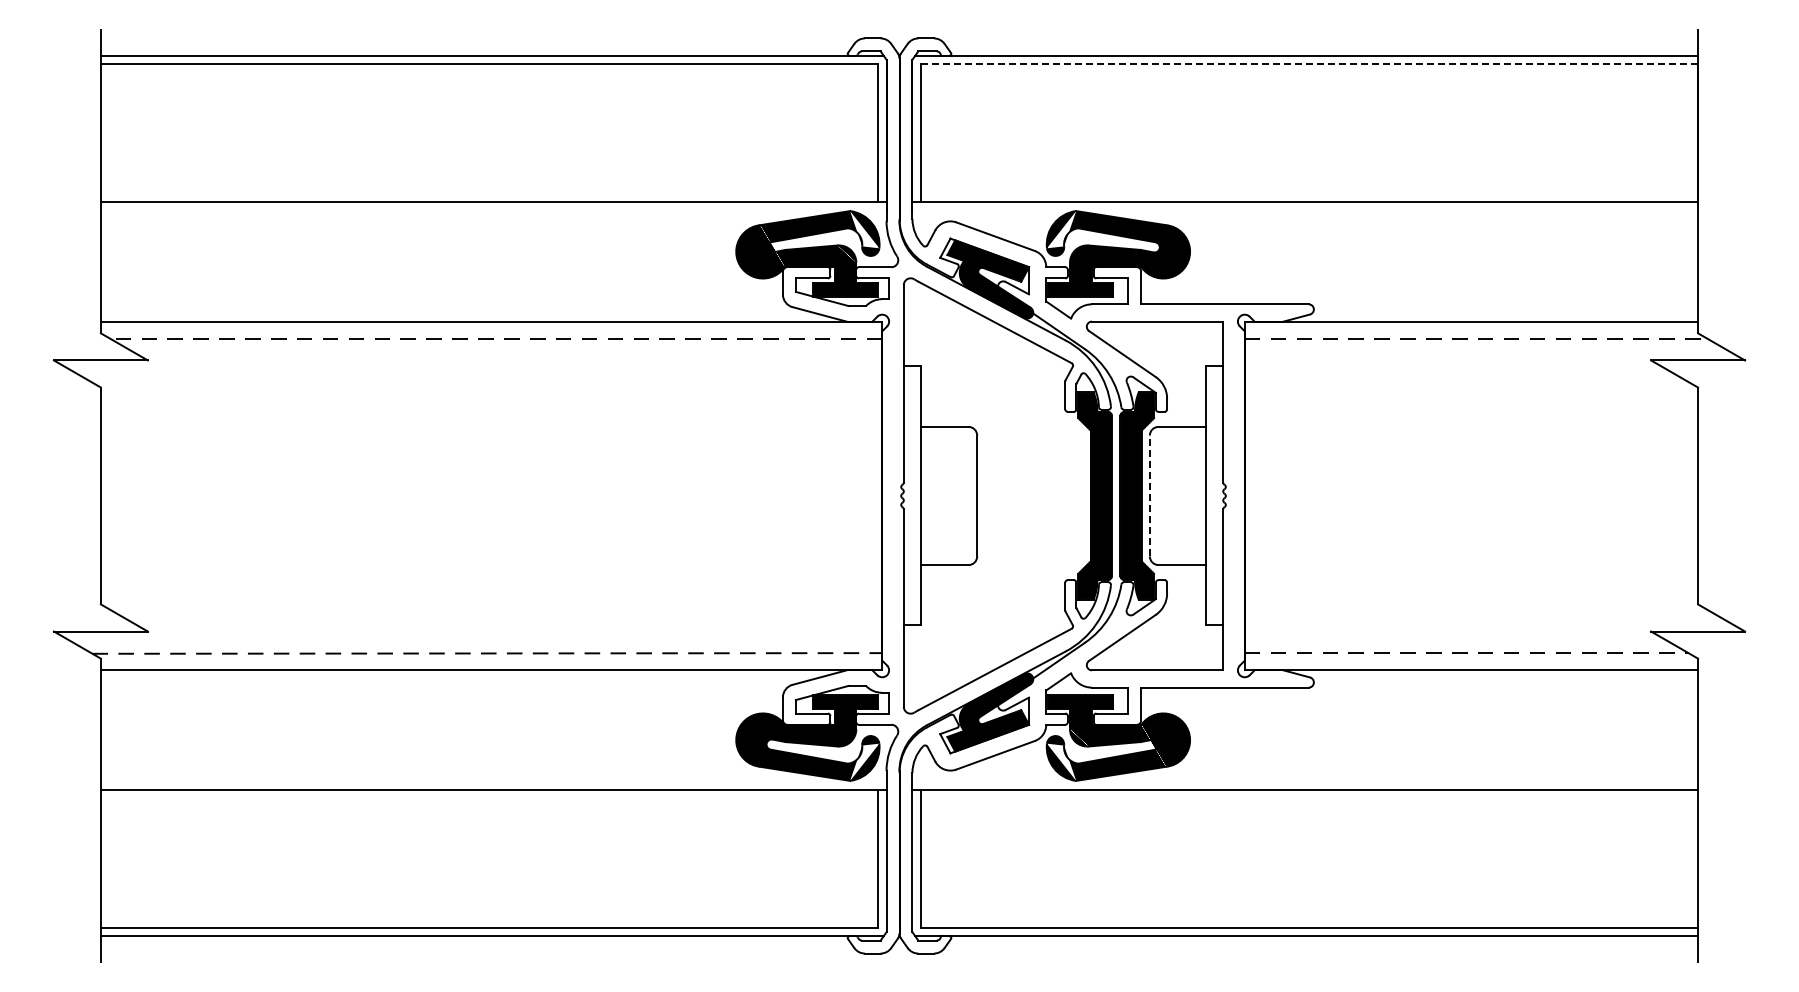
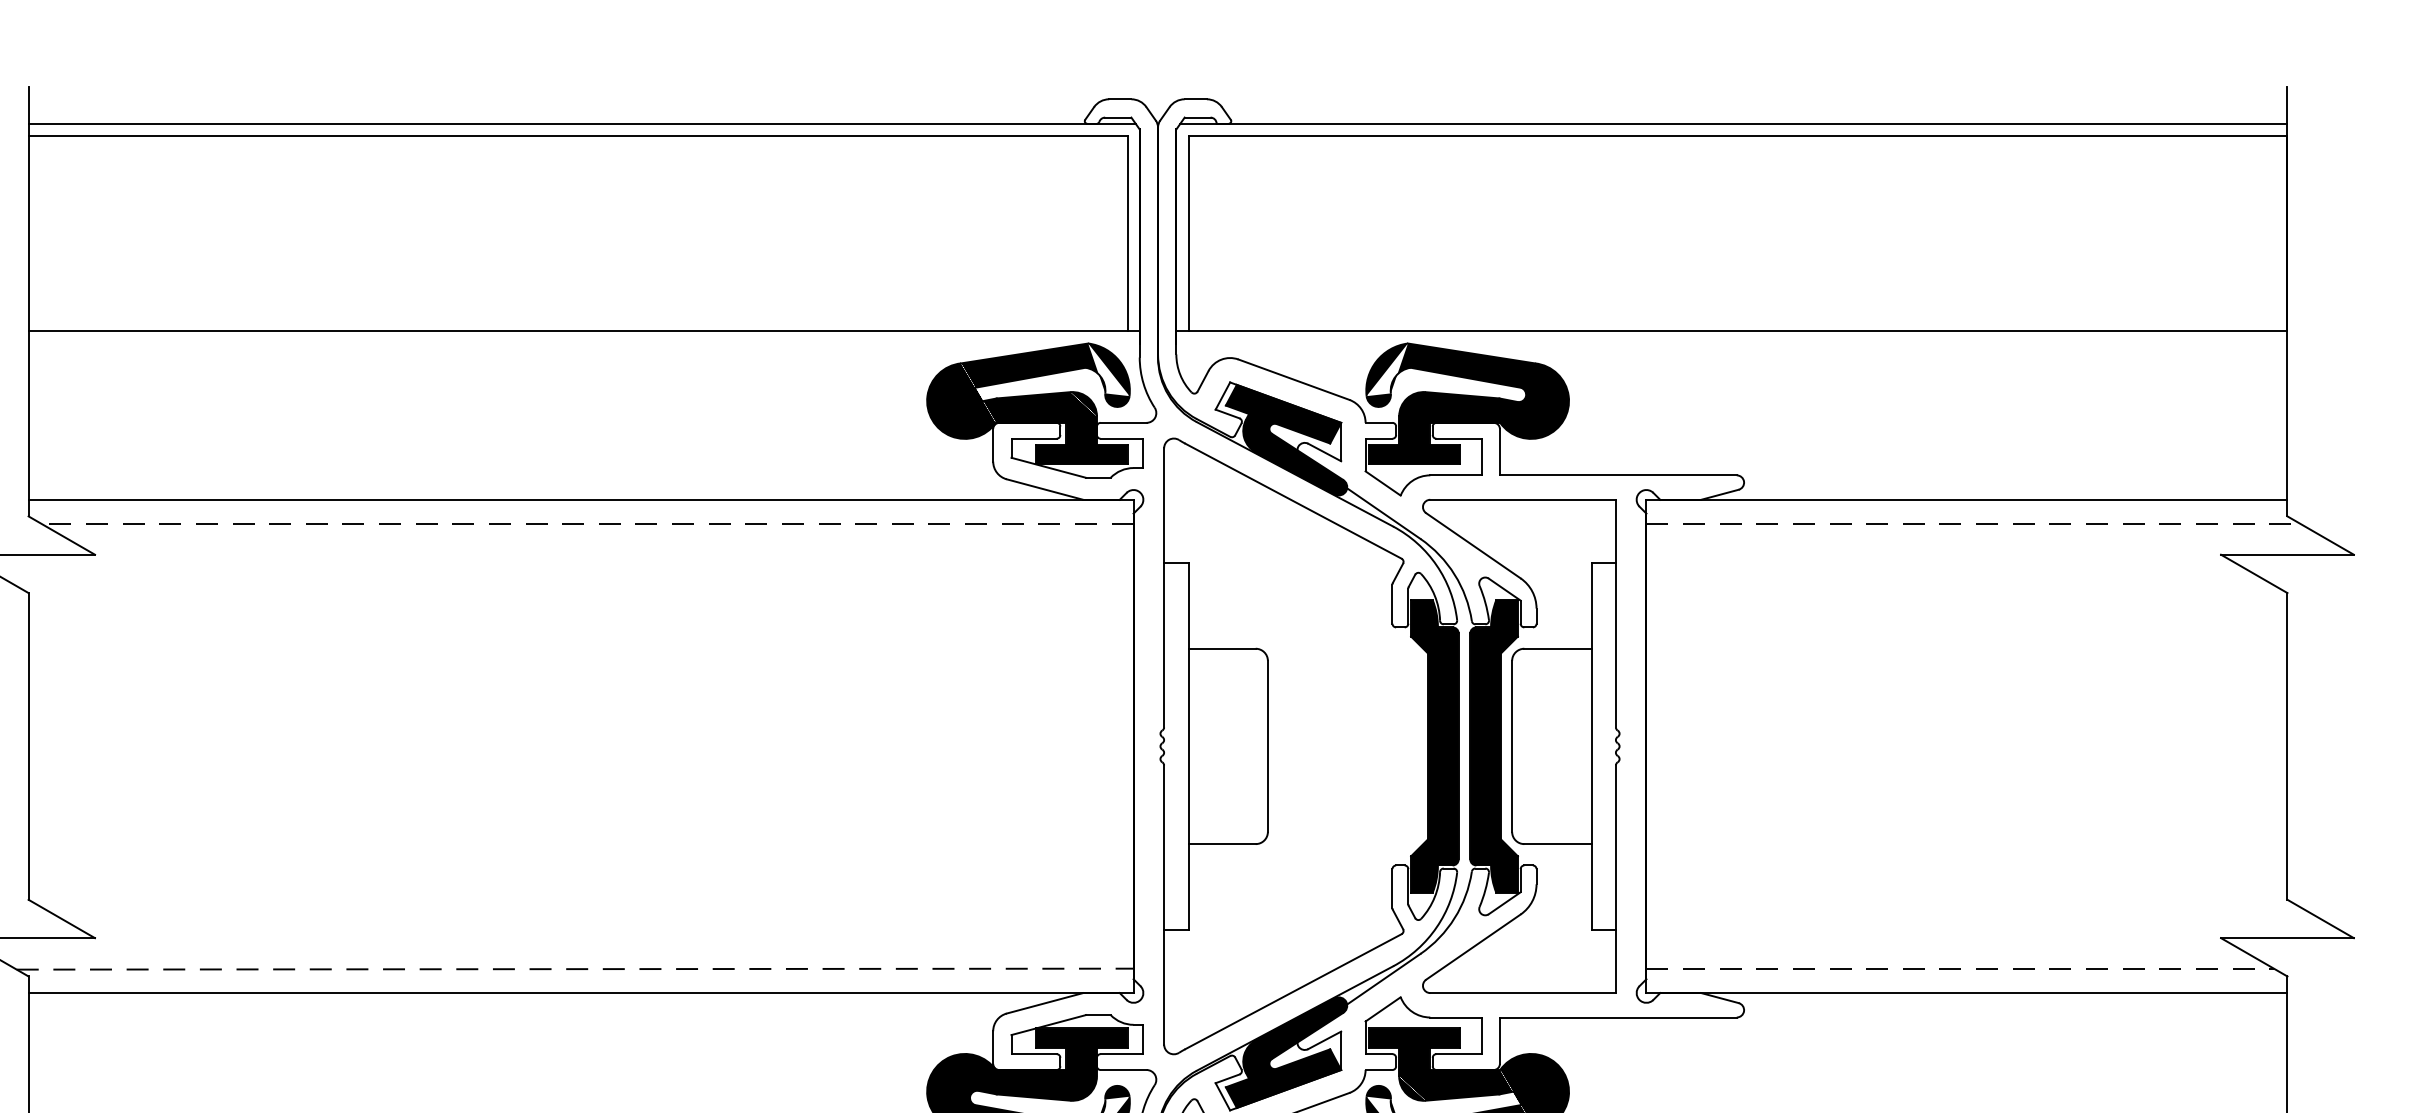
line: (1309, 64) -> (1737, 136), dashed -> solid
line: (1149, 495) -> (1511, 745), dashed -> solid

